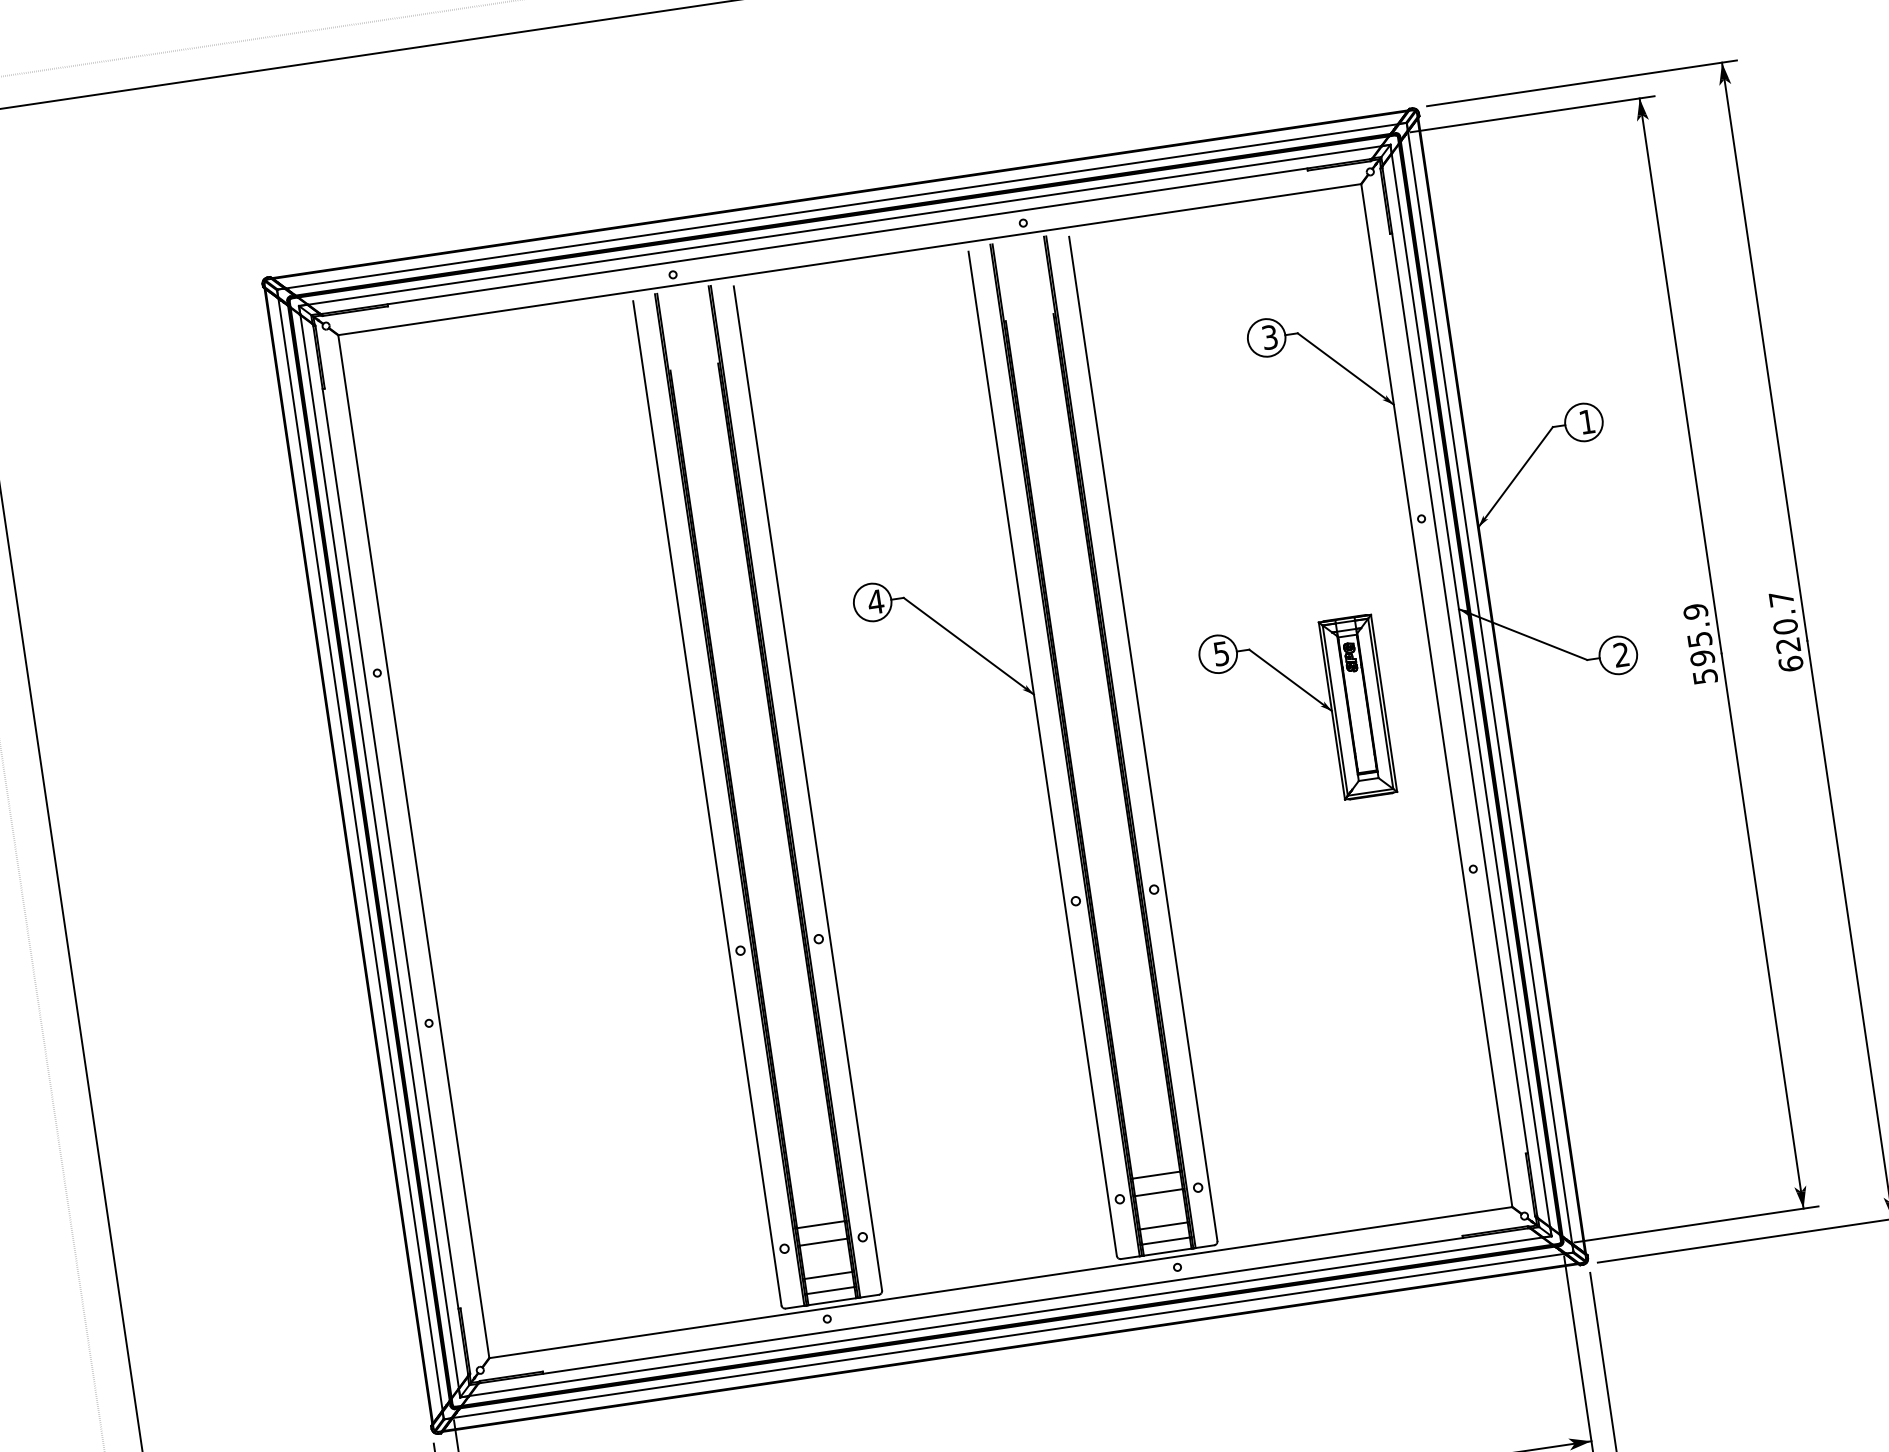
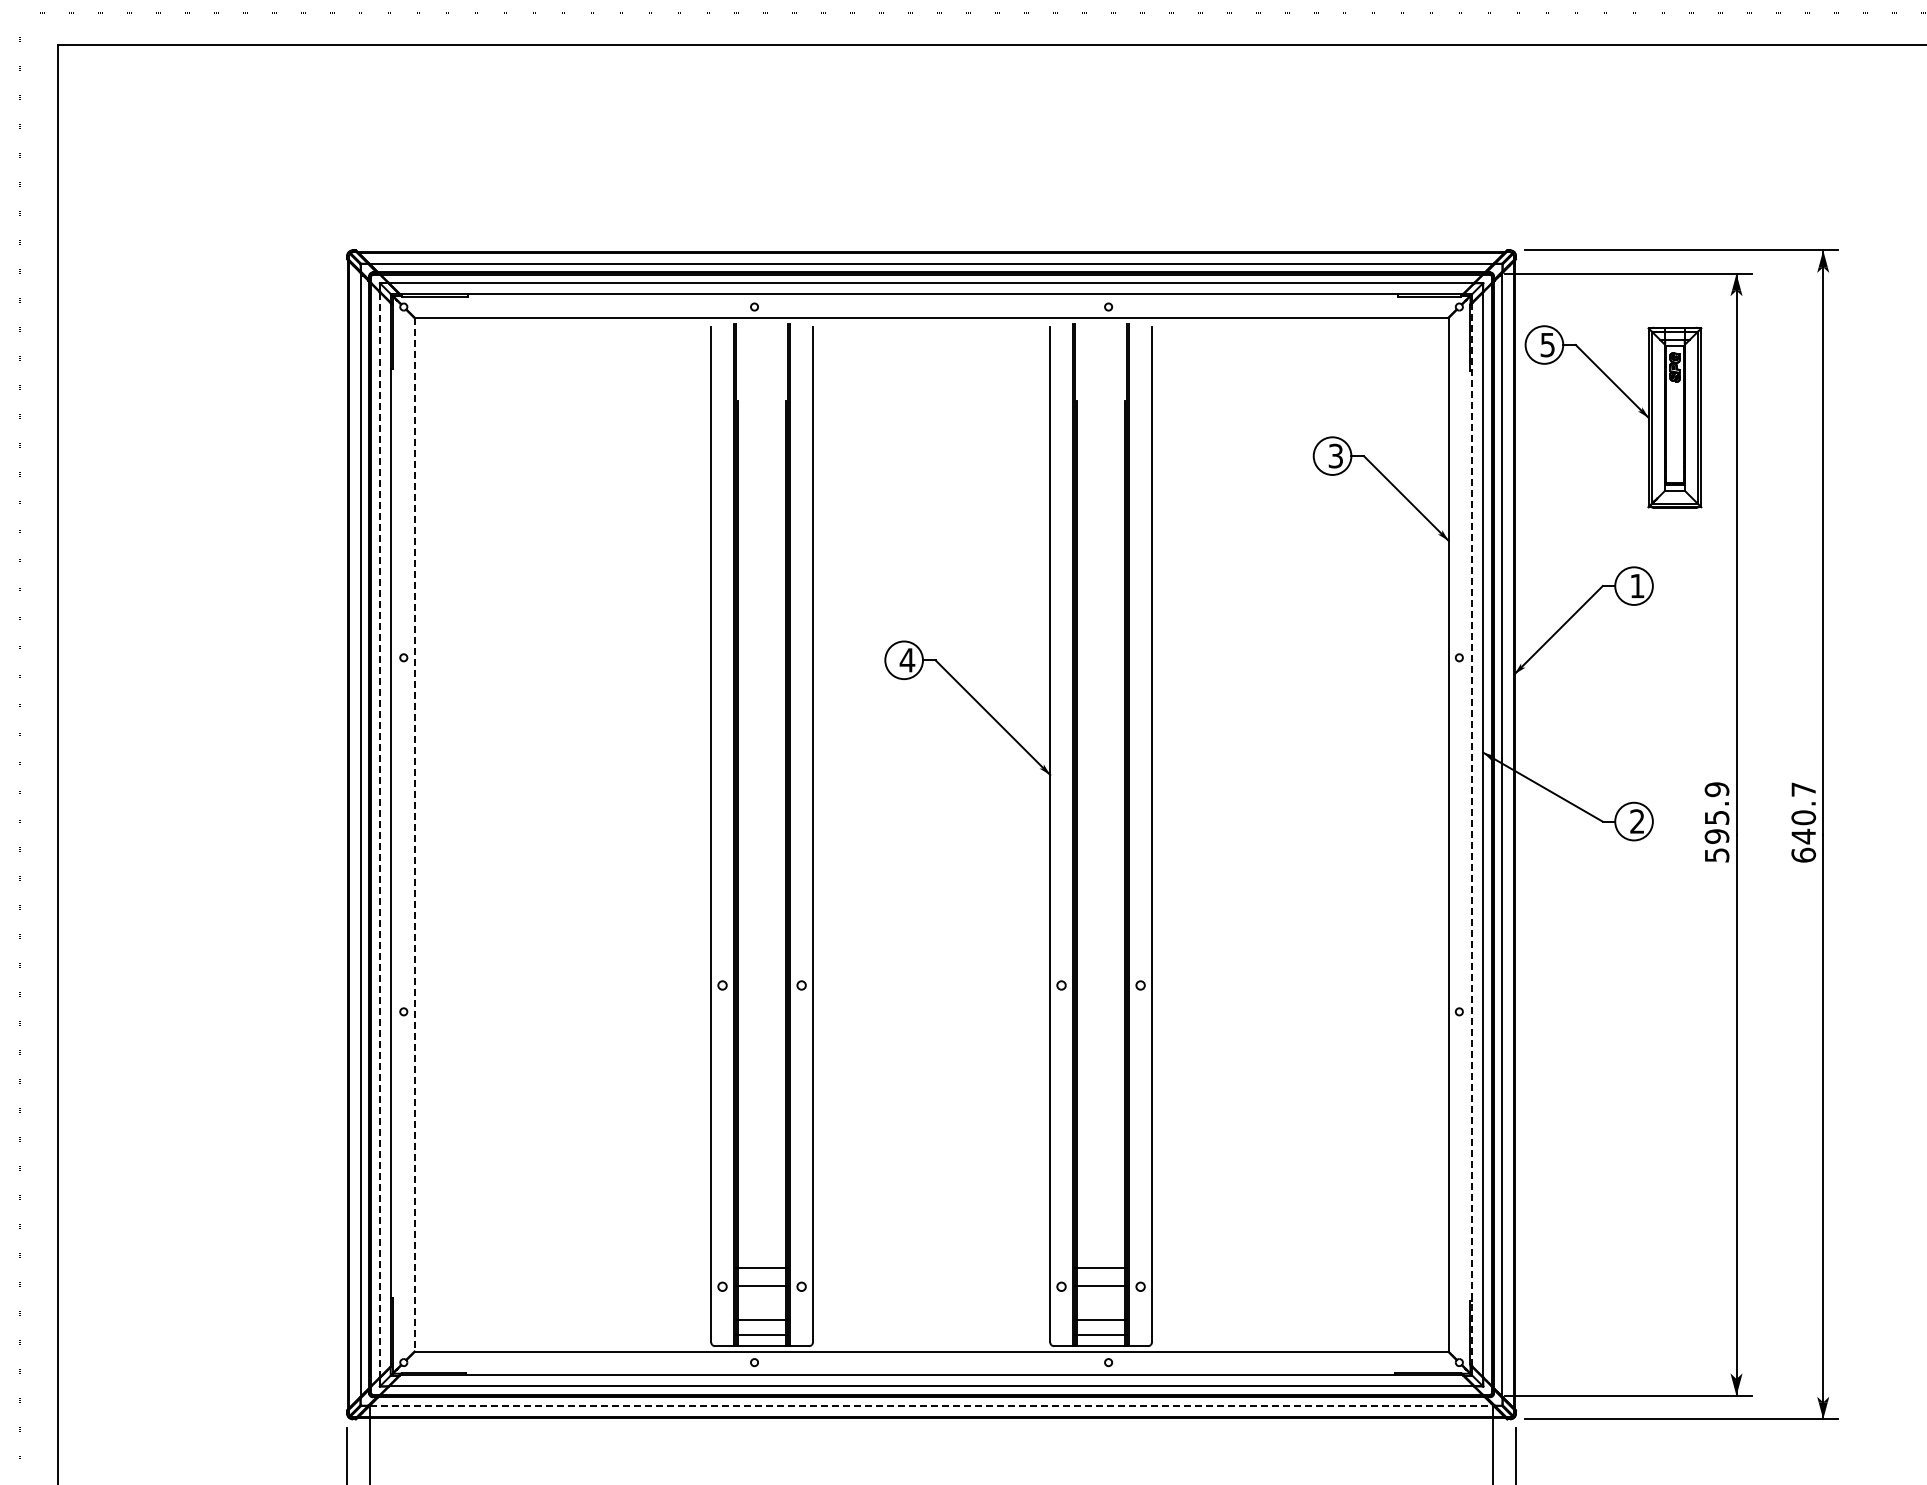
text: (1788, 645) -> (1803, 836), 620.7 -> 640.7
line: (1459, 691) -> (1471, 834), solid -> dashed
part: (1310, 696) -> (1629, 400), moved
line: (413, 846) -> (414, 834), solid -> dashed
line: (380, 852) -> (380, 835), solid -> dashed
line: (1008, 1335) -> (931, 1405), solid -> dashed

